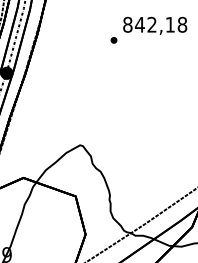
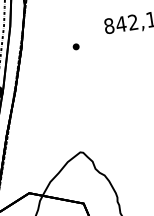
part: (113, 40) -> (75, 47), moved

